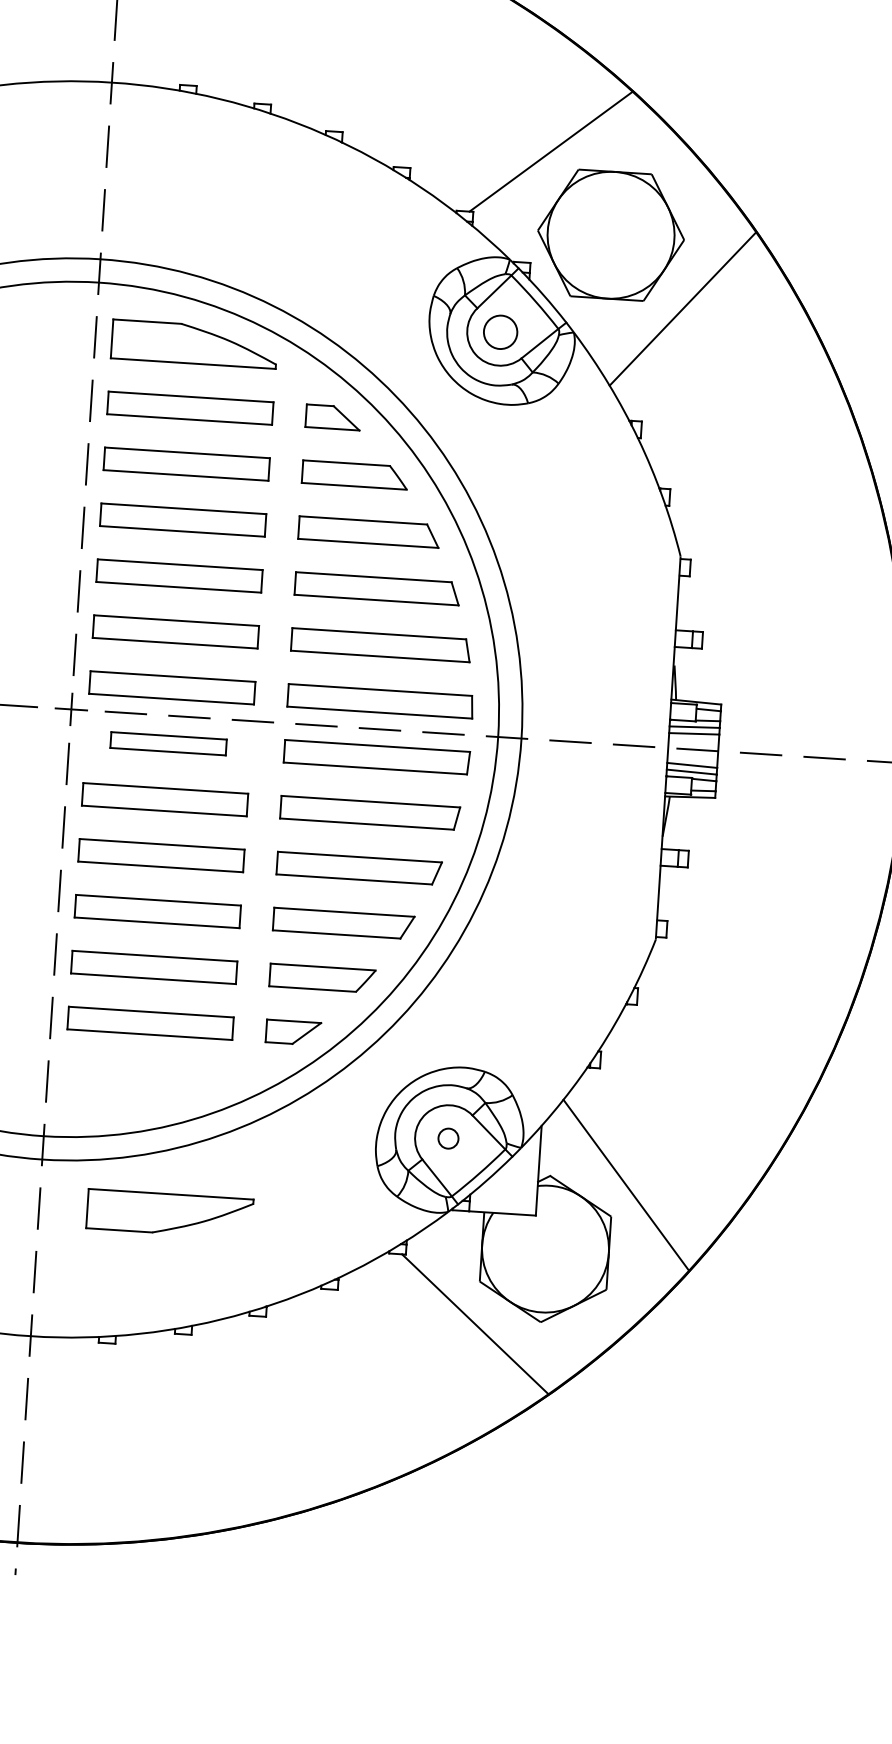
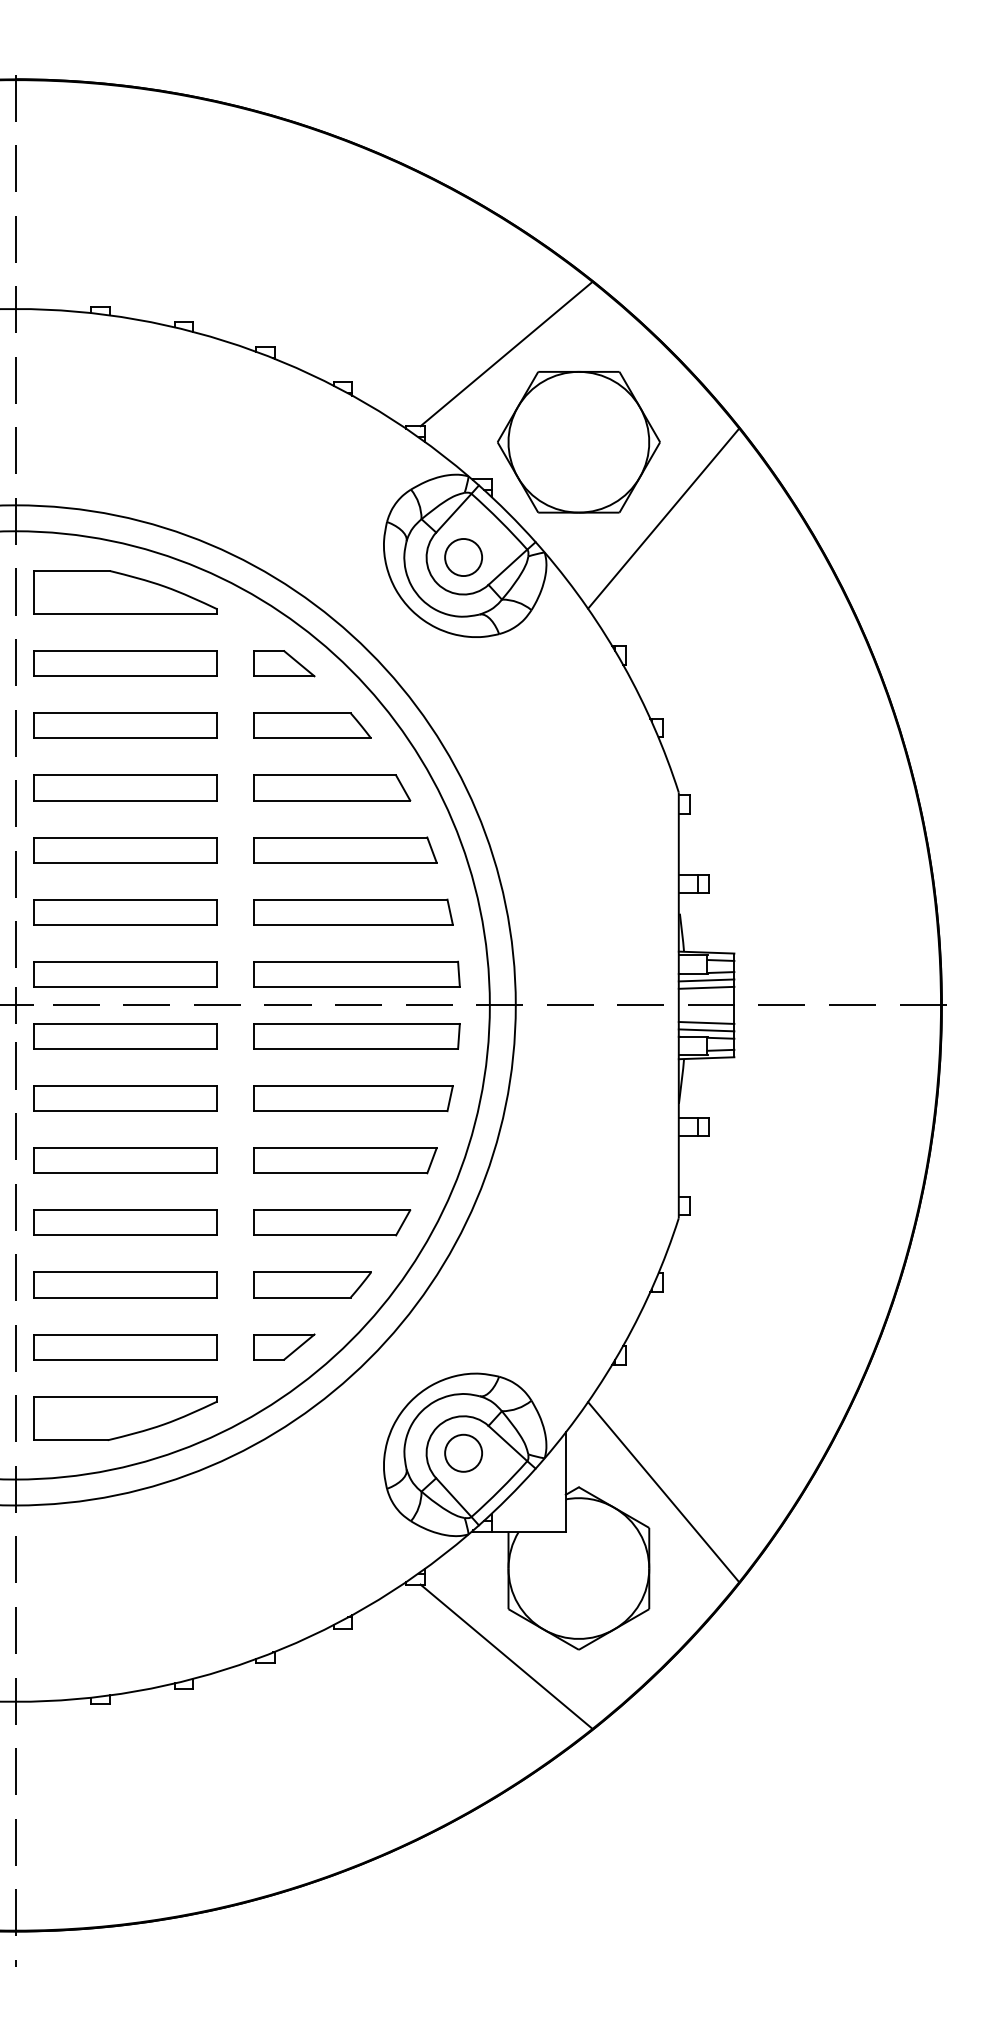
part: (168, 743) -> (125, 1036), size x1.43
circle: (448, 1137) -> (463, 1452), size x1.67
part: (169, 1213) -> (125, 1418), moved

